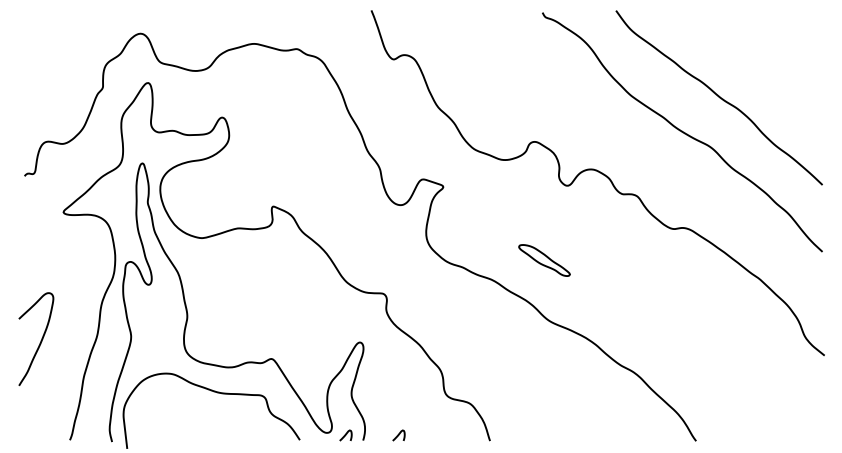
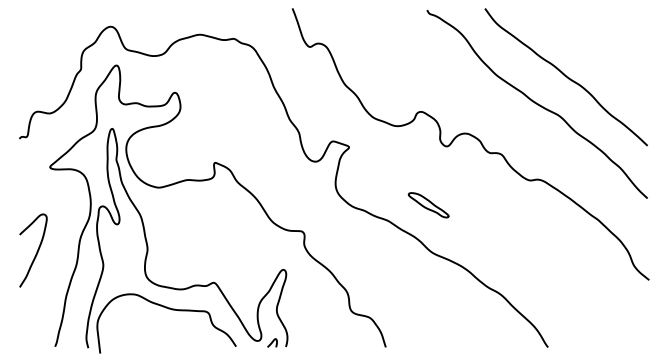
curve: (40, 340) -> (36, 251), moved
curve: (398, 435) -> (313, 343), removed

